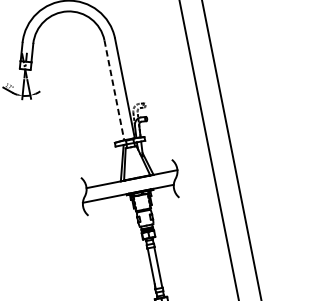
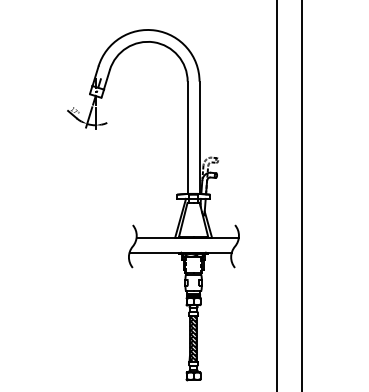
line: (114, 91) -> (187, 138), dashed -> solid
hatch: (154, 267) -> (193, 338), added

